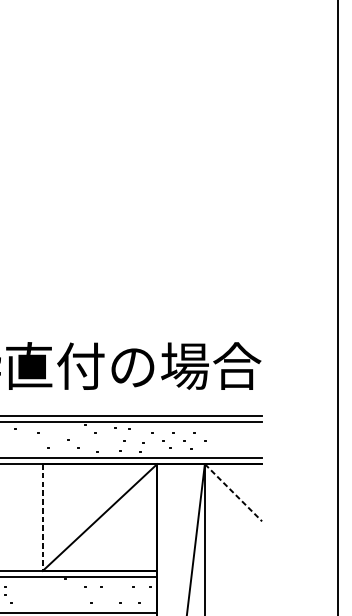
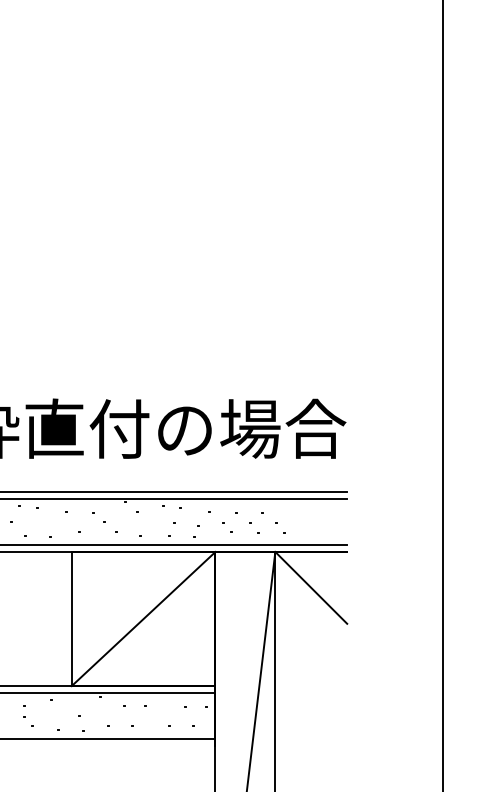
line: (233, 492) -> (311, 587), dashed -> solid
line: (42, 517) -> (71, 619), dashed -> solid

